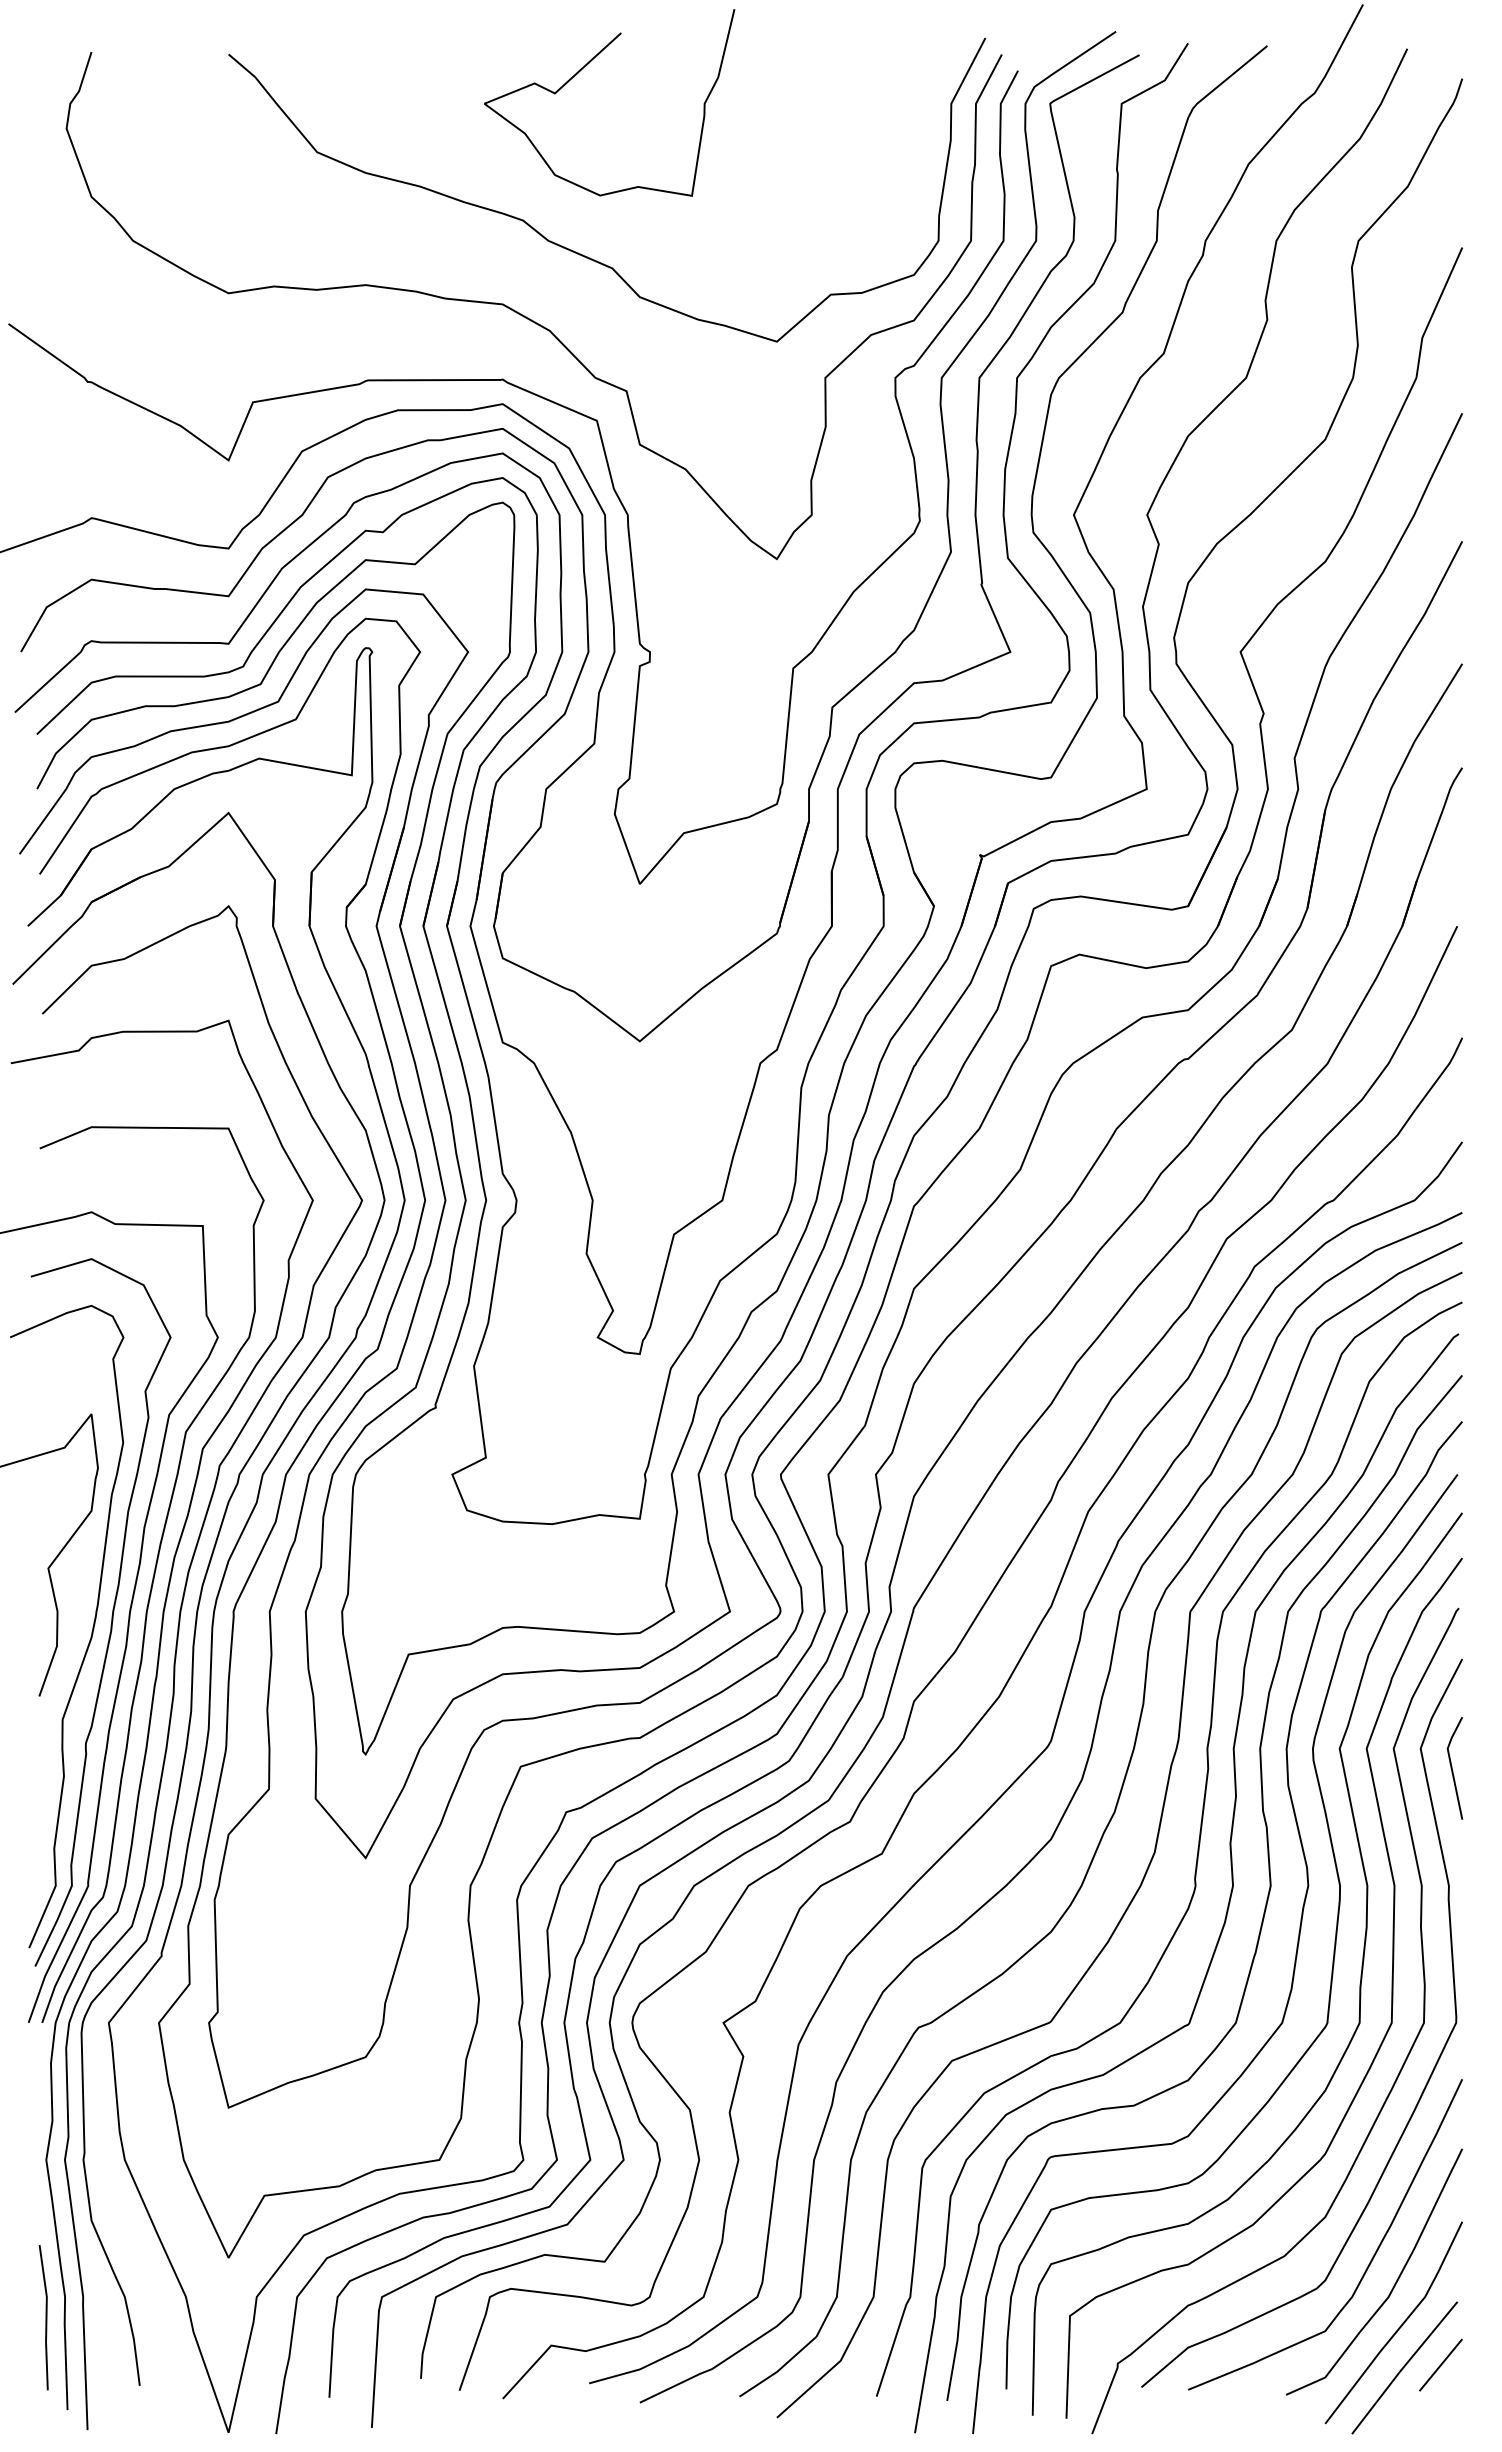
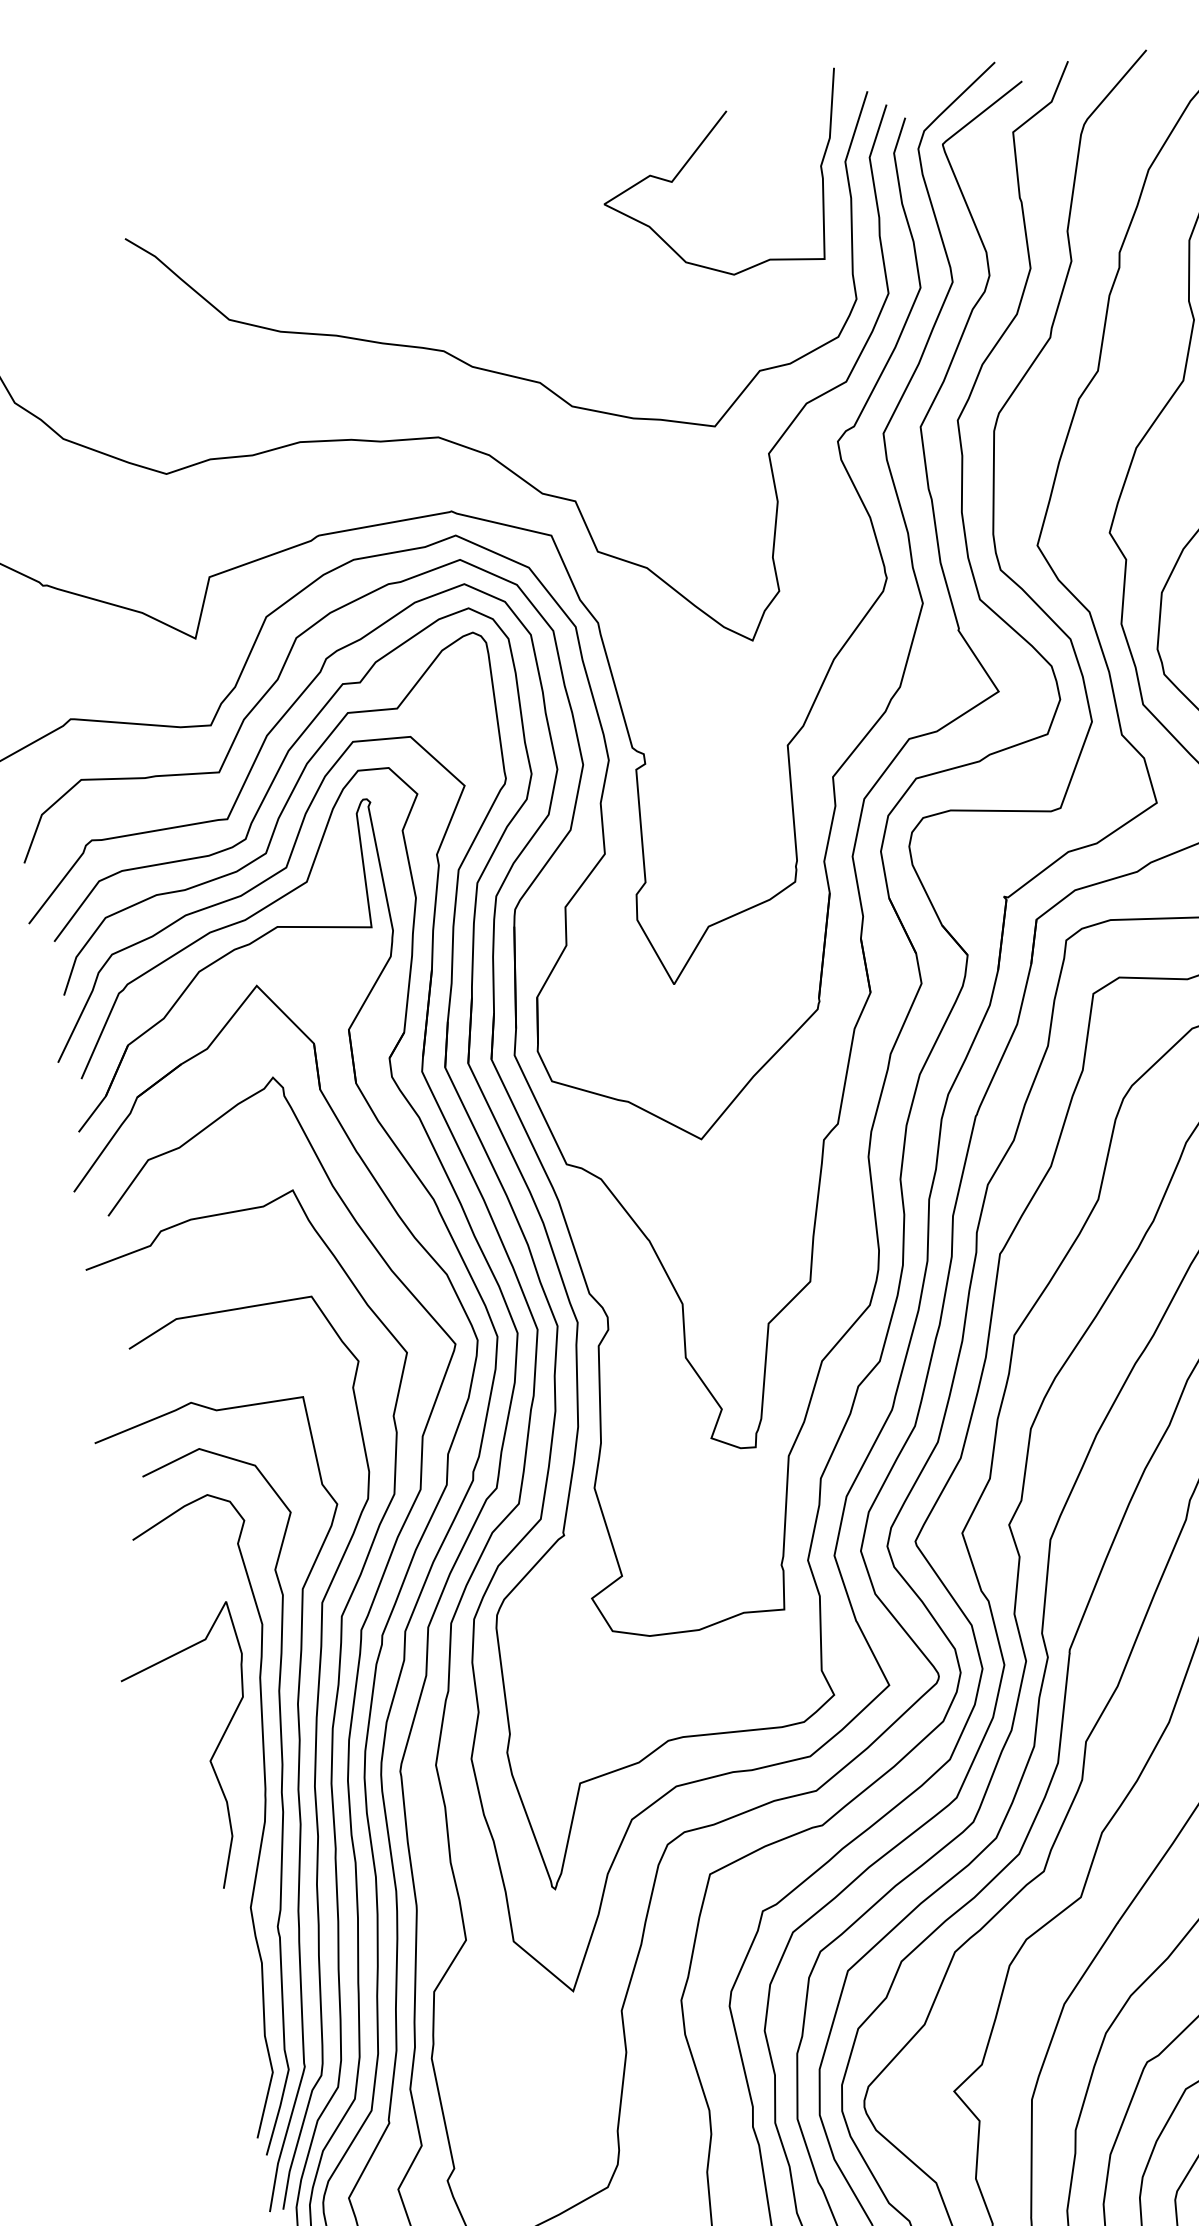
curve: (579, 72) -> (692, 157), moved

